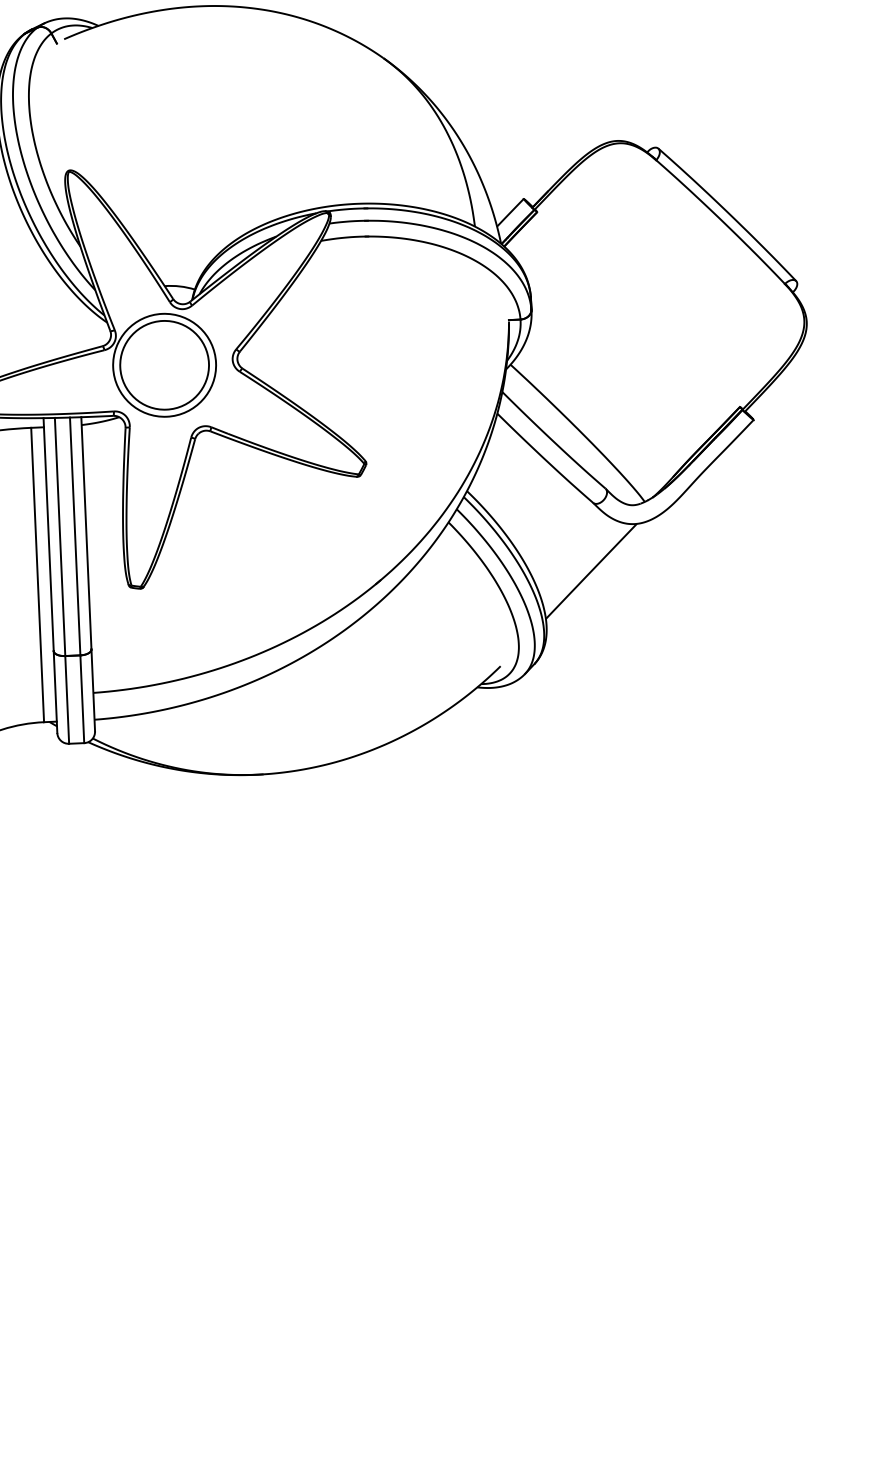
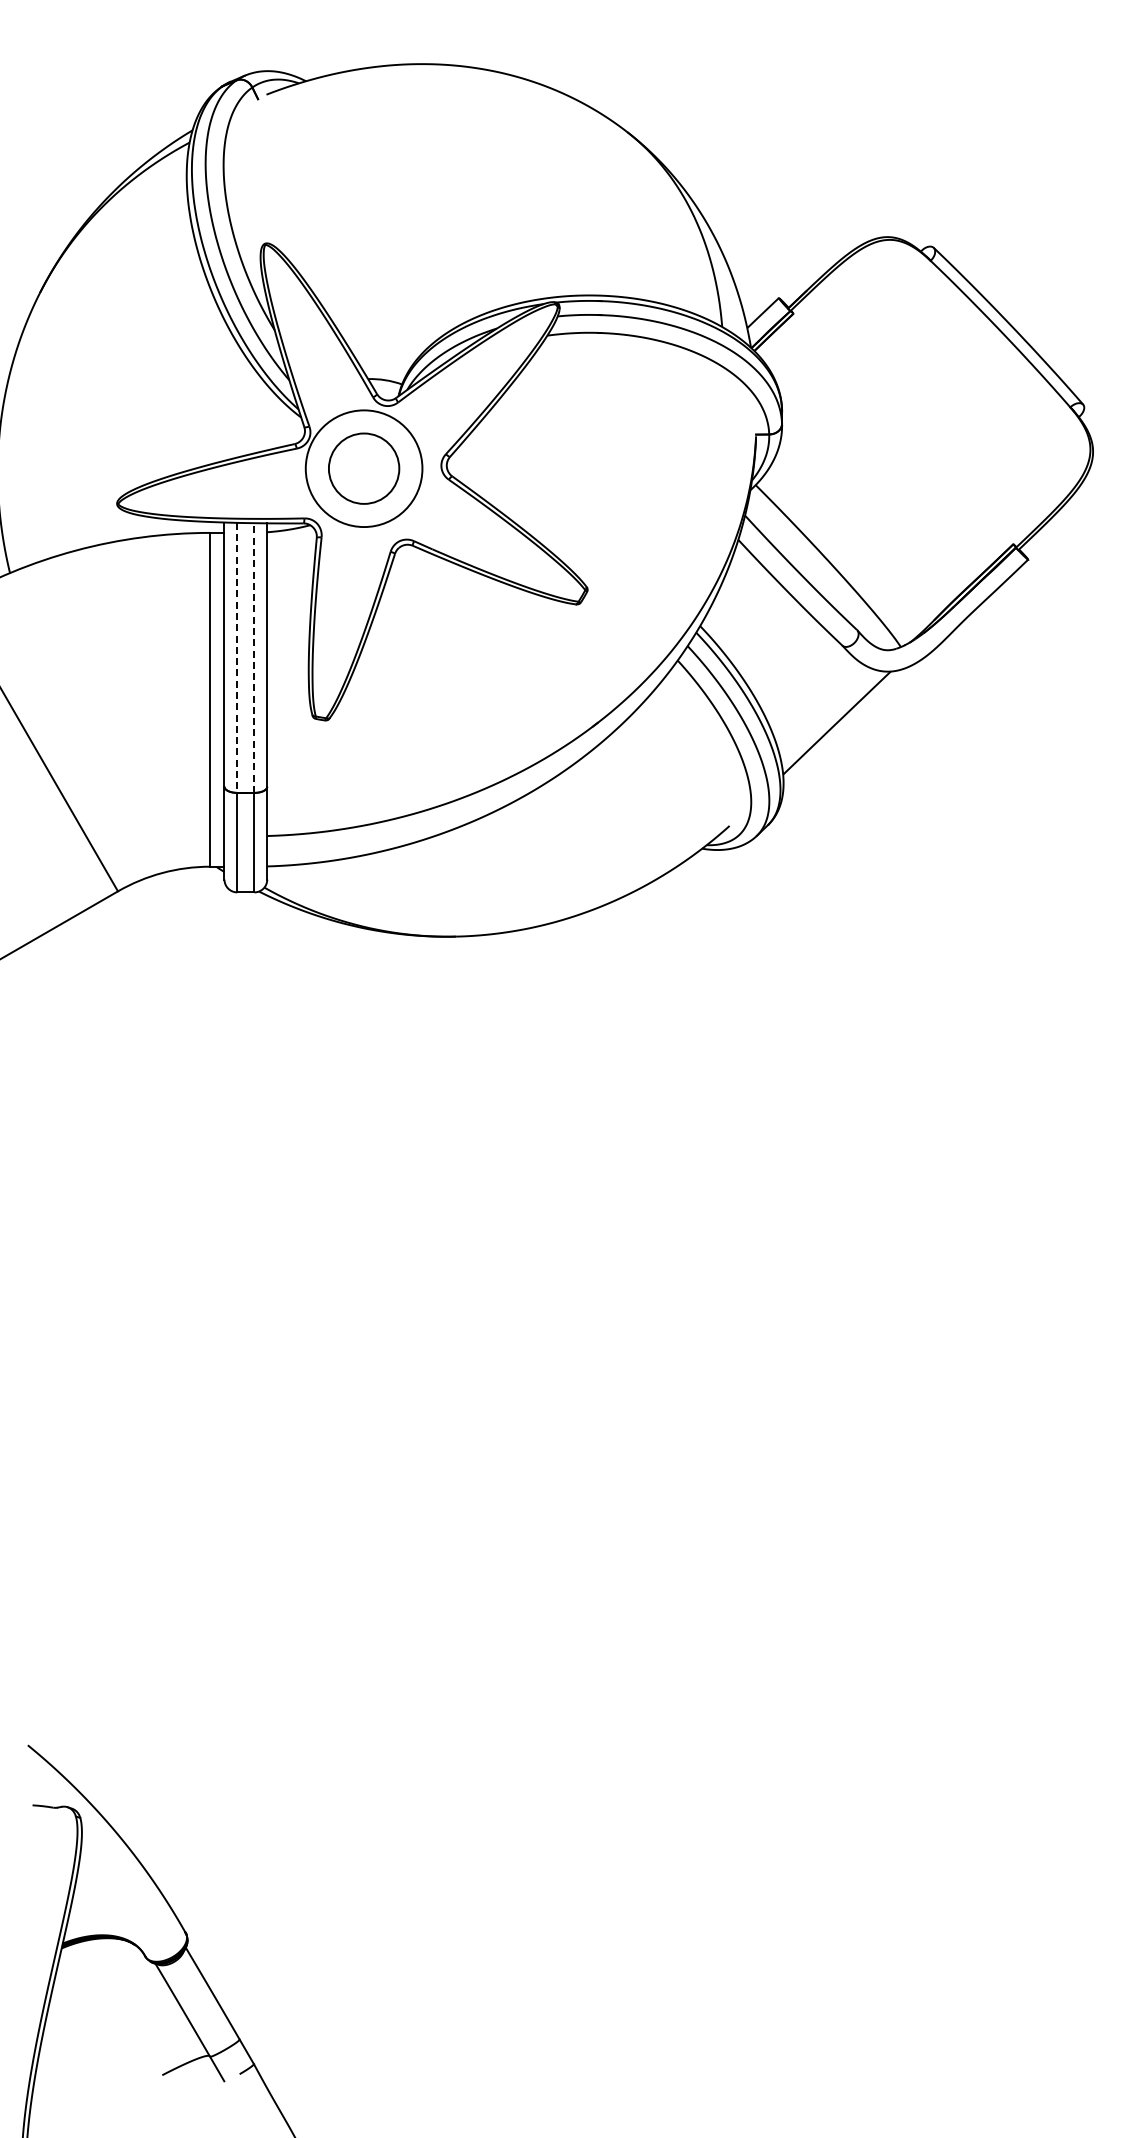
circle: (164, 365) -> (363, 468), size x0.7
line: (75, 536) -> (254, 658), solid -> dashed
line: (60, 537) -> (237, 658), solid -> dashed

